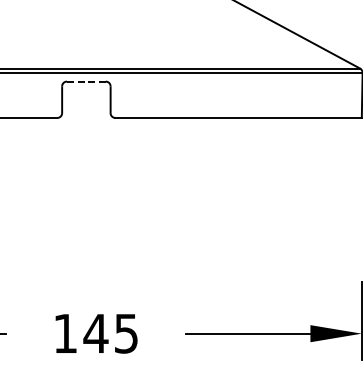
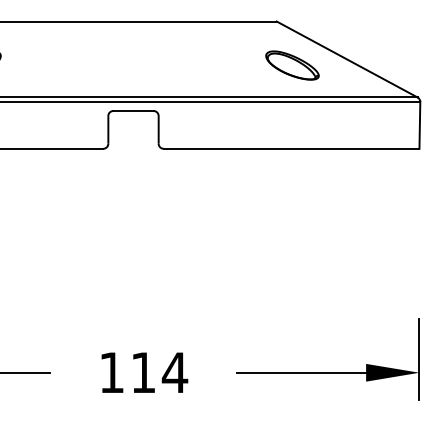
part: (239, 37) -> (292, 65), added
line: (86, 82) -> (133, 111), dashed -> solid
text: (111, 333) -> (159, 372), 145 -> 114

